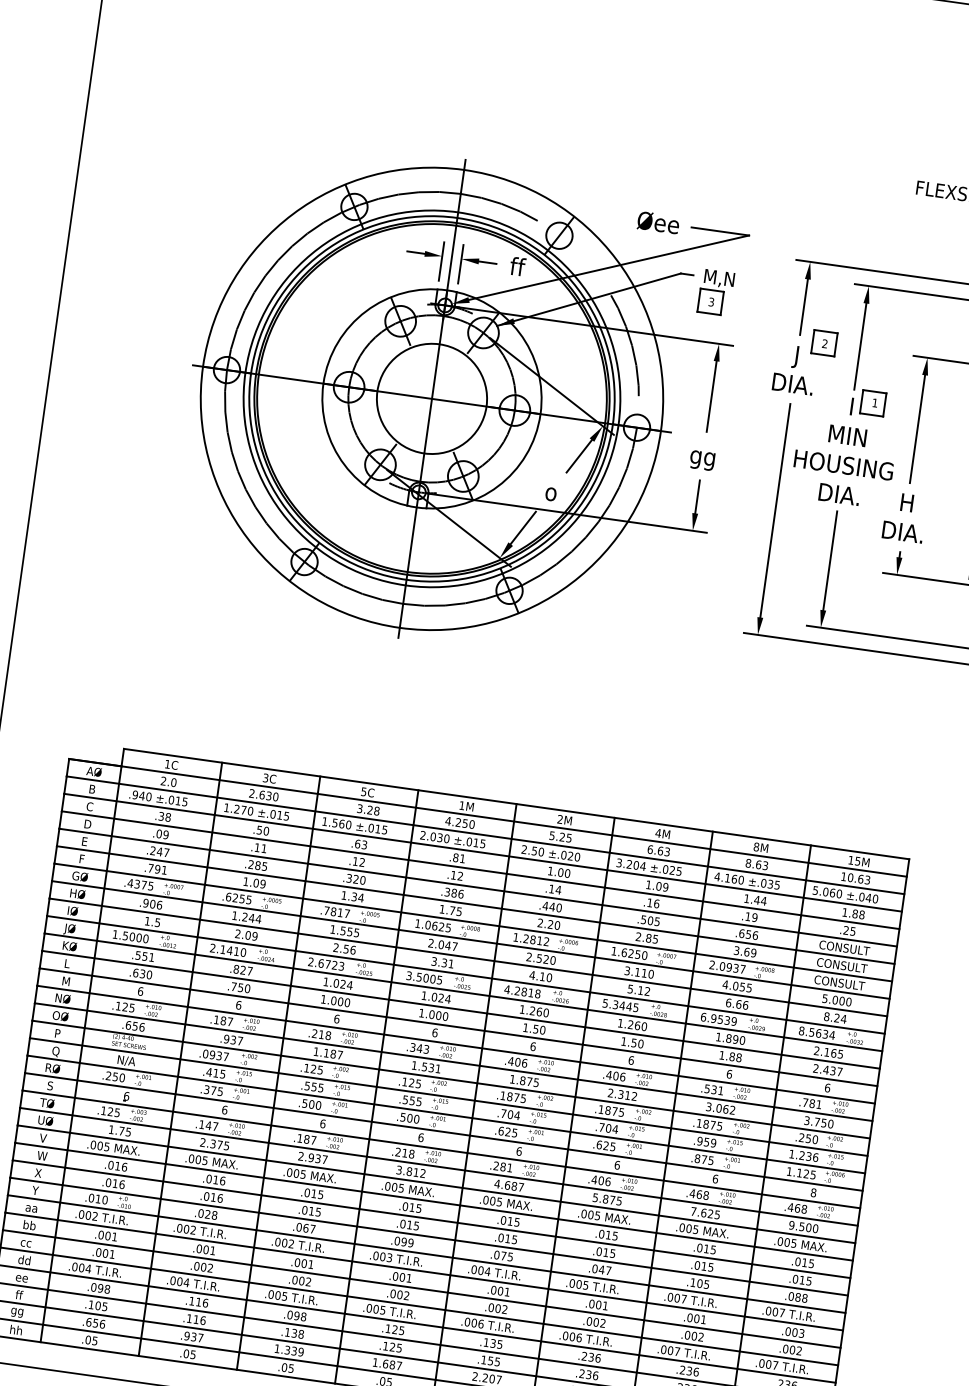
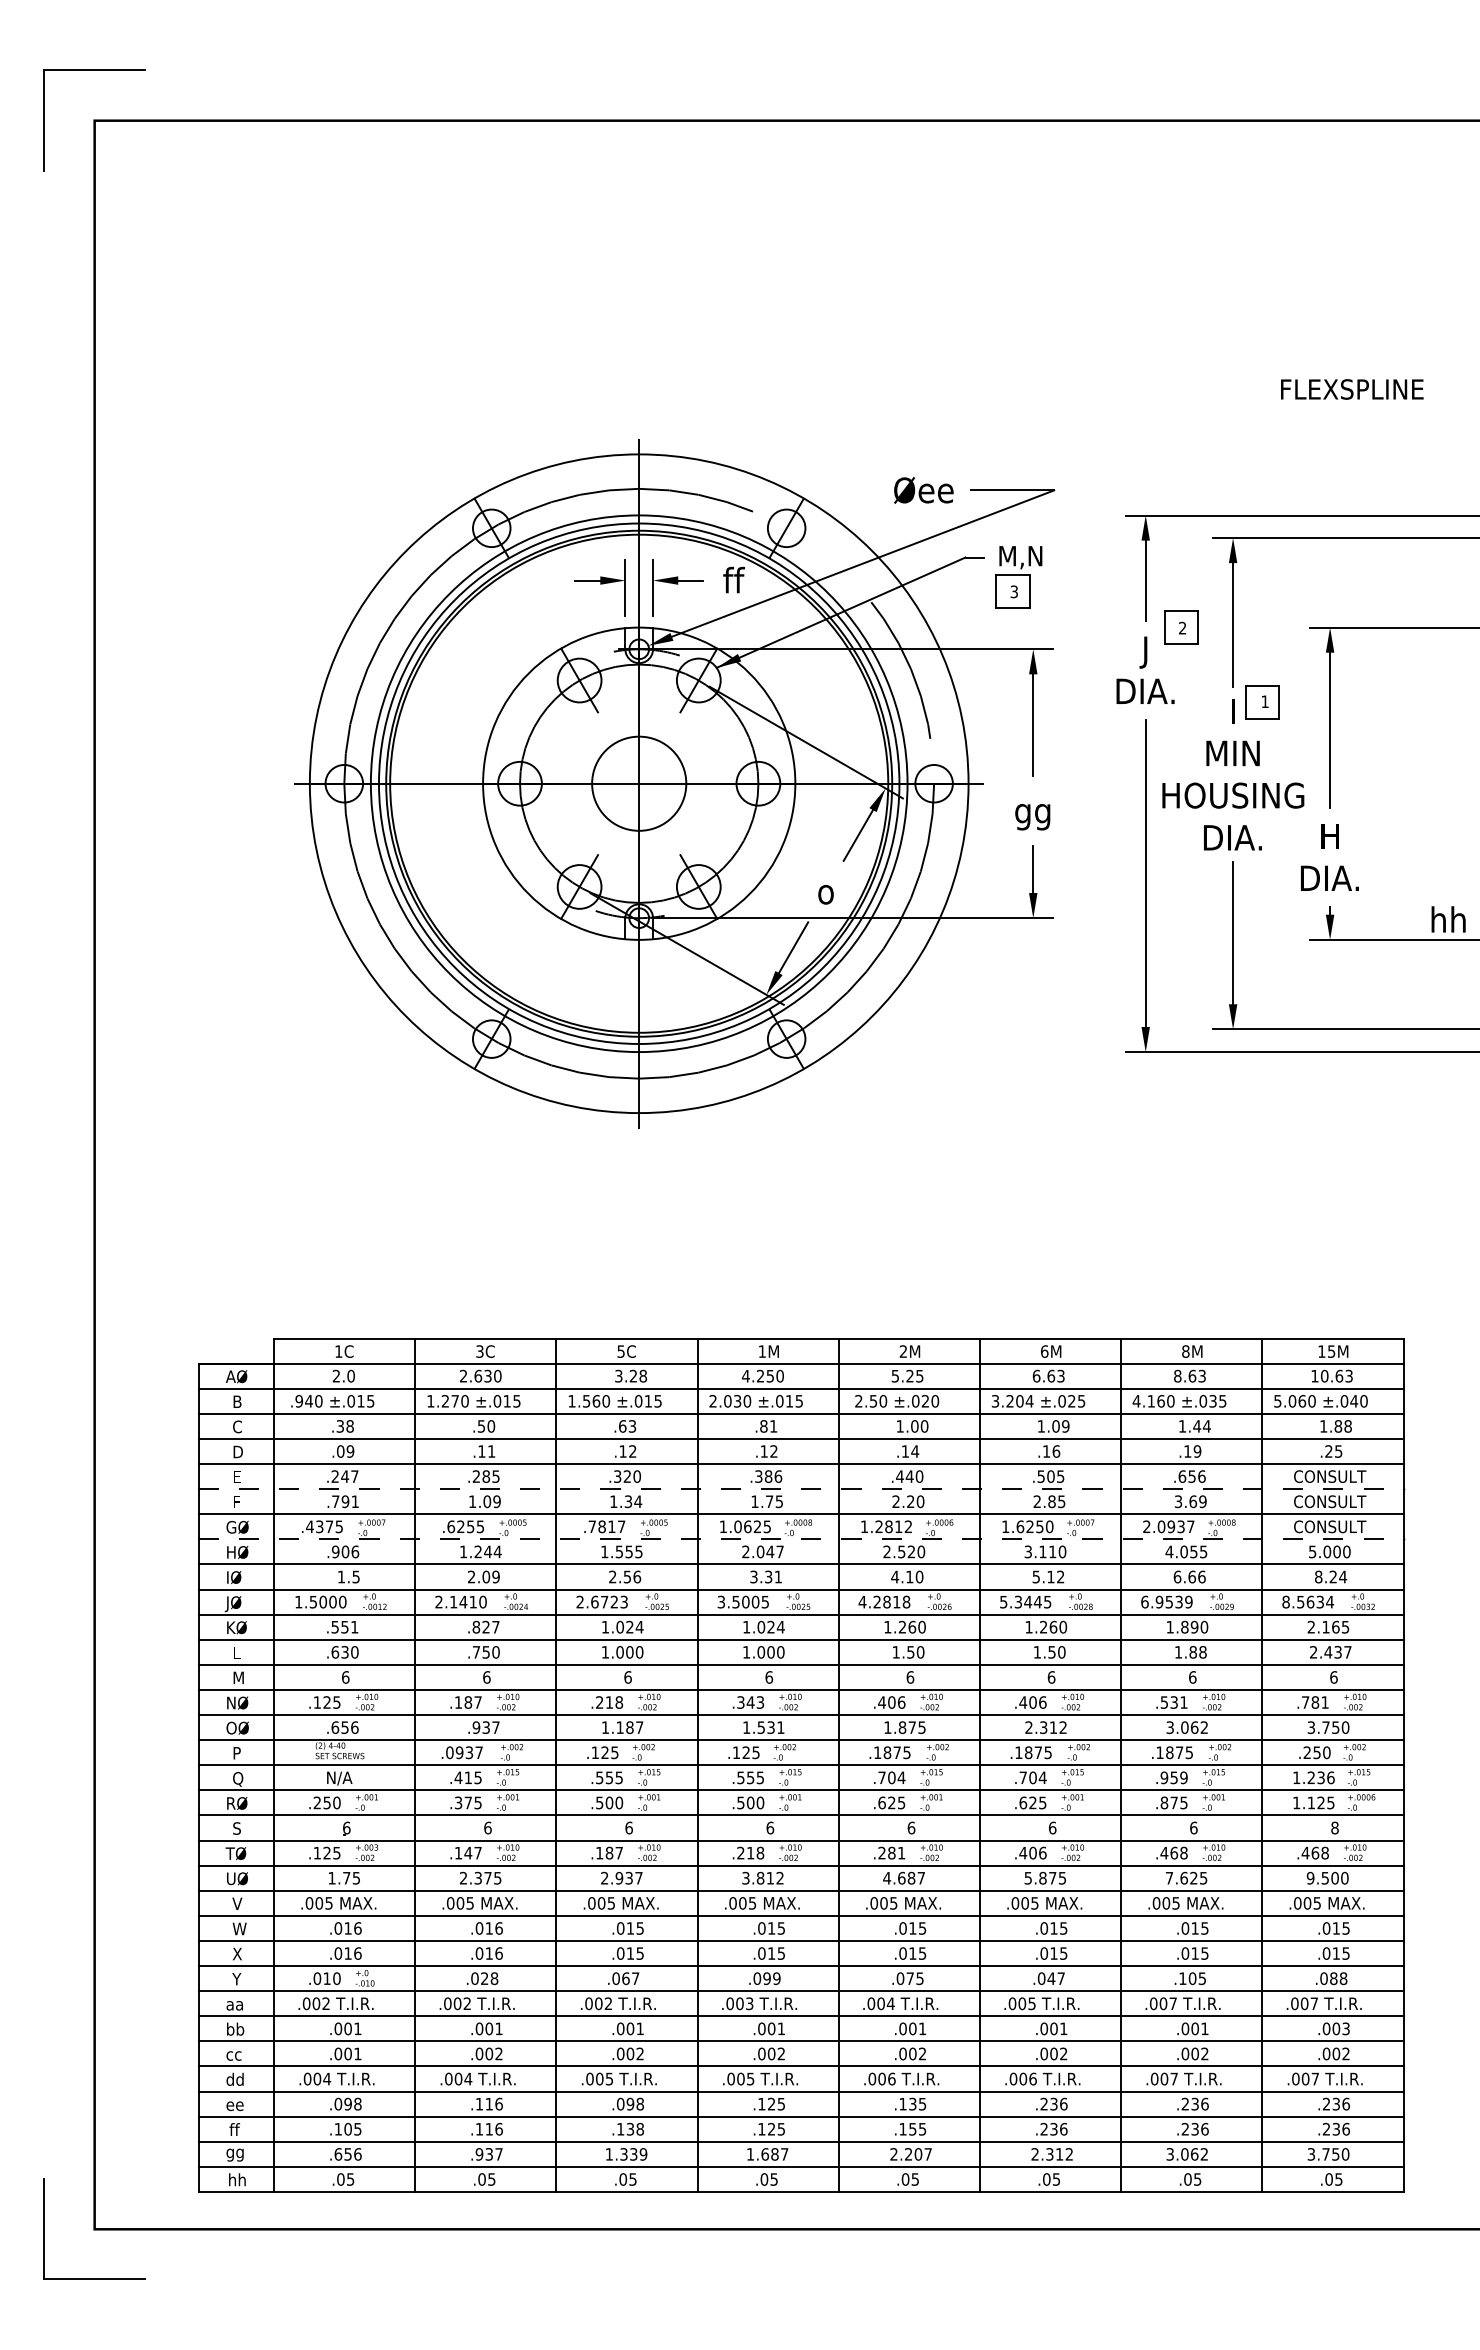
circle: (431, 398) -> (638, 783), size x0.6
text: (658, 833) -> (1044, 1351), 4M -> 6M
line: (475, 905) -> (801, 1489), solid -> dashed
line: (470, 940) -> (801, 1539), solid -> dashed

